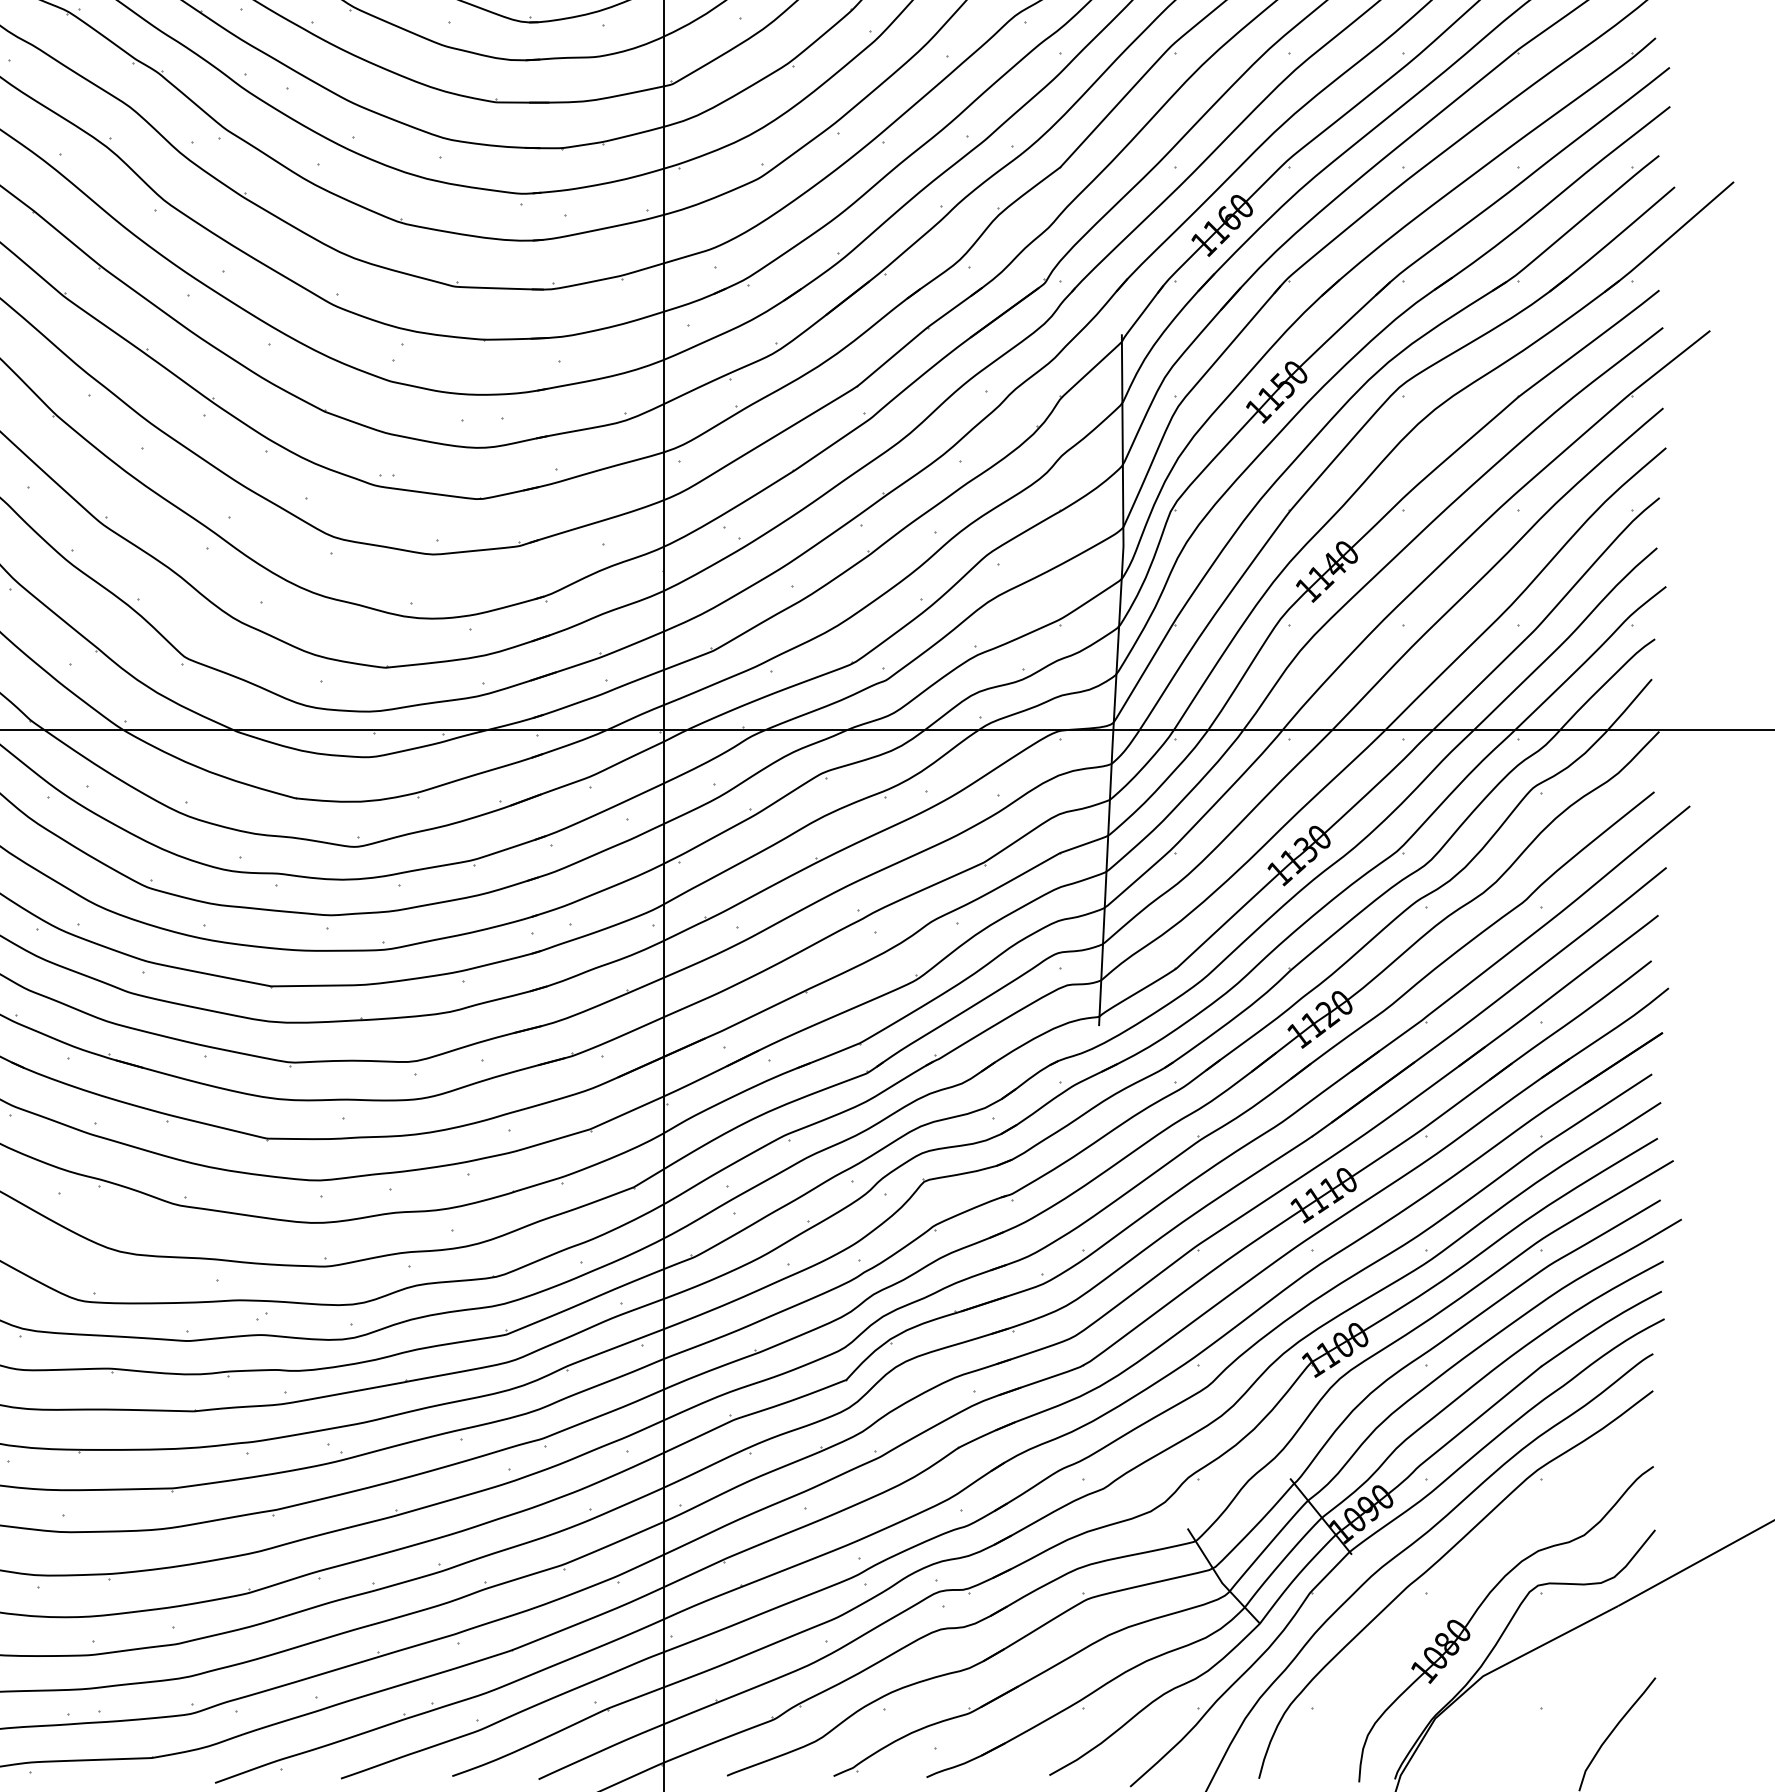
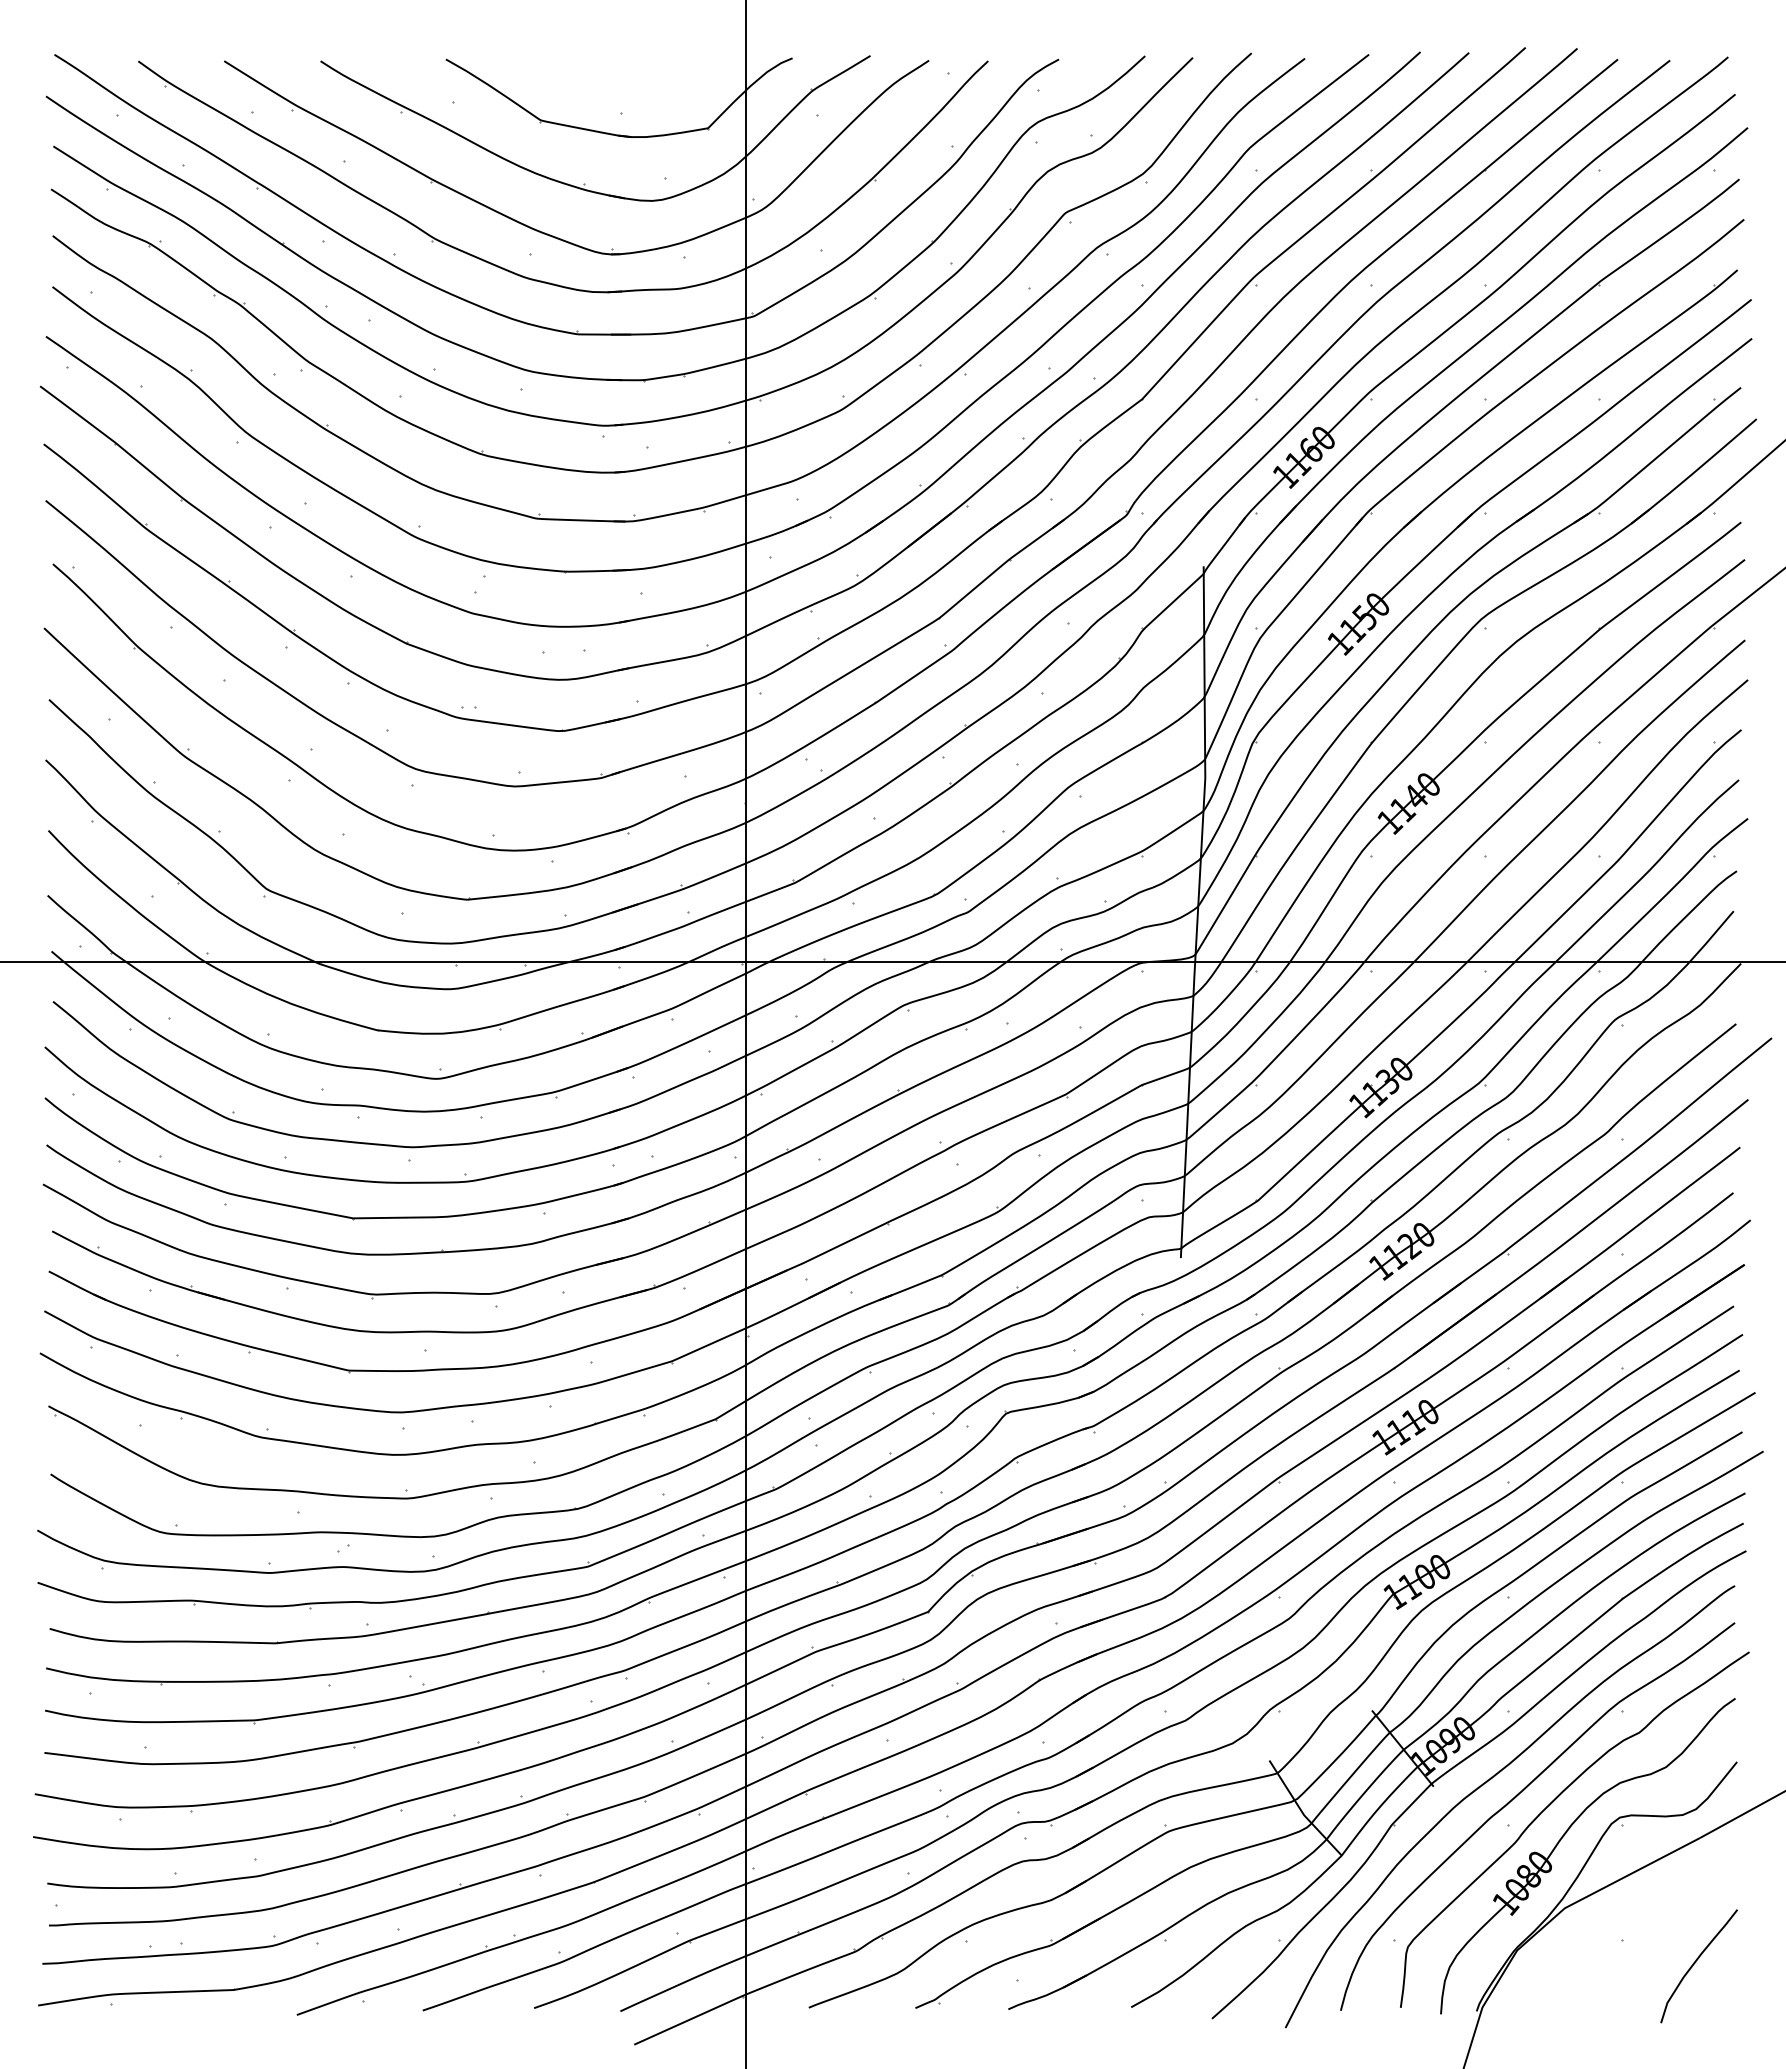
curve: (1468, 1573) -> (1550, 1805), added

